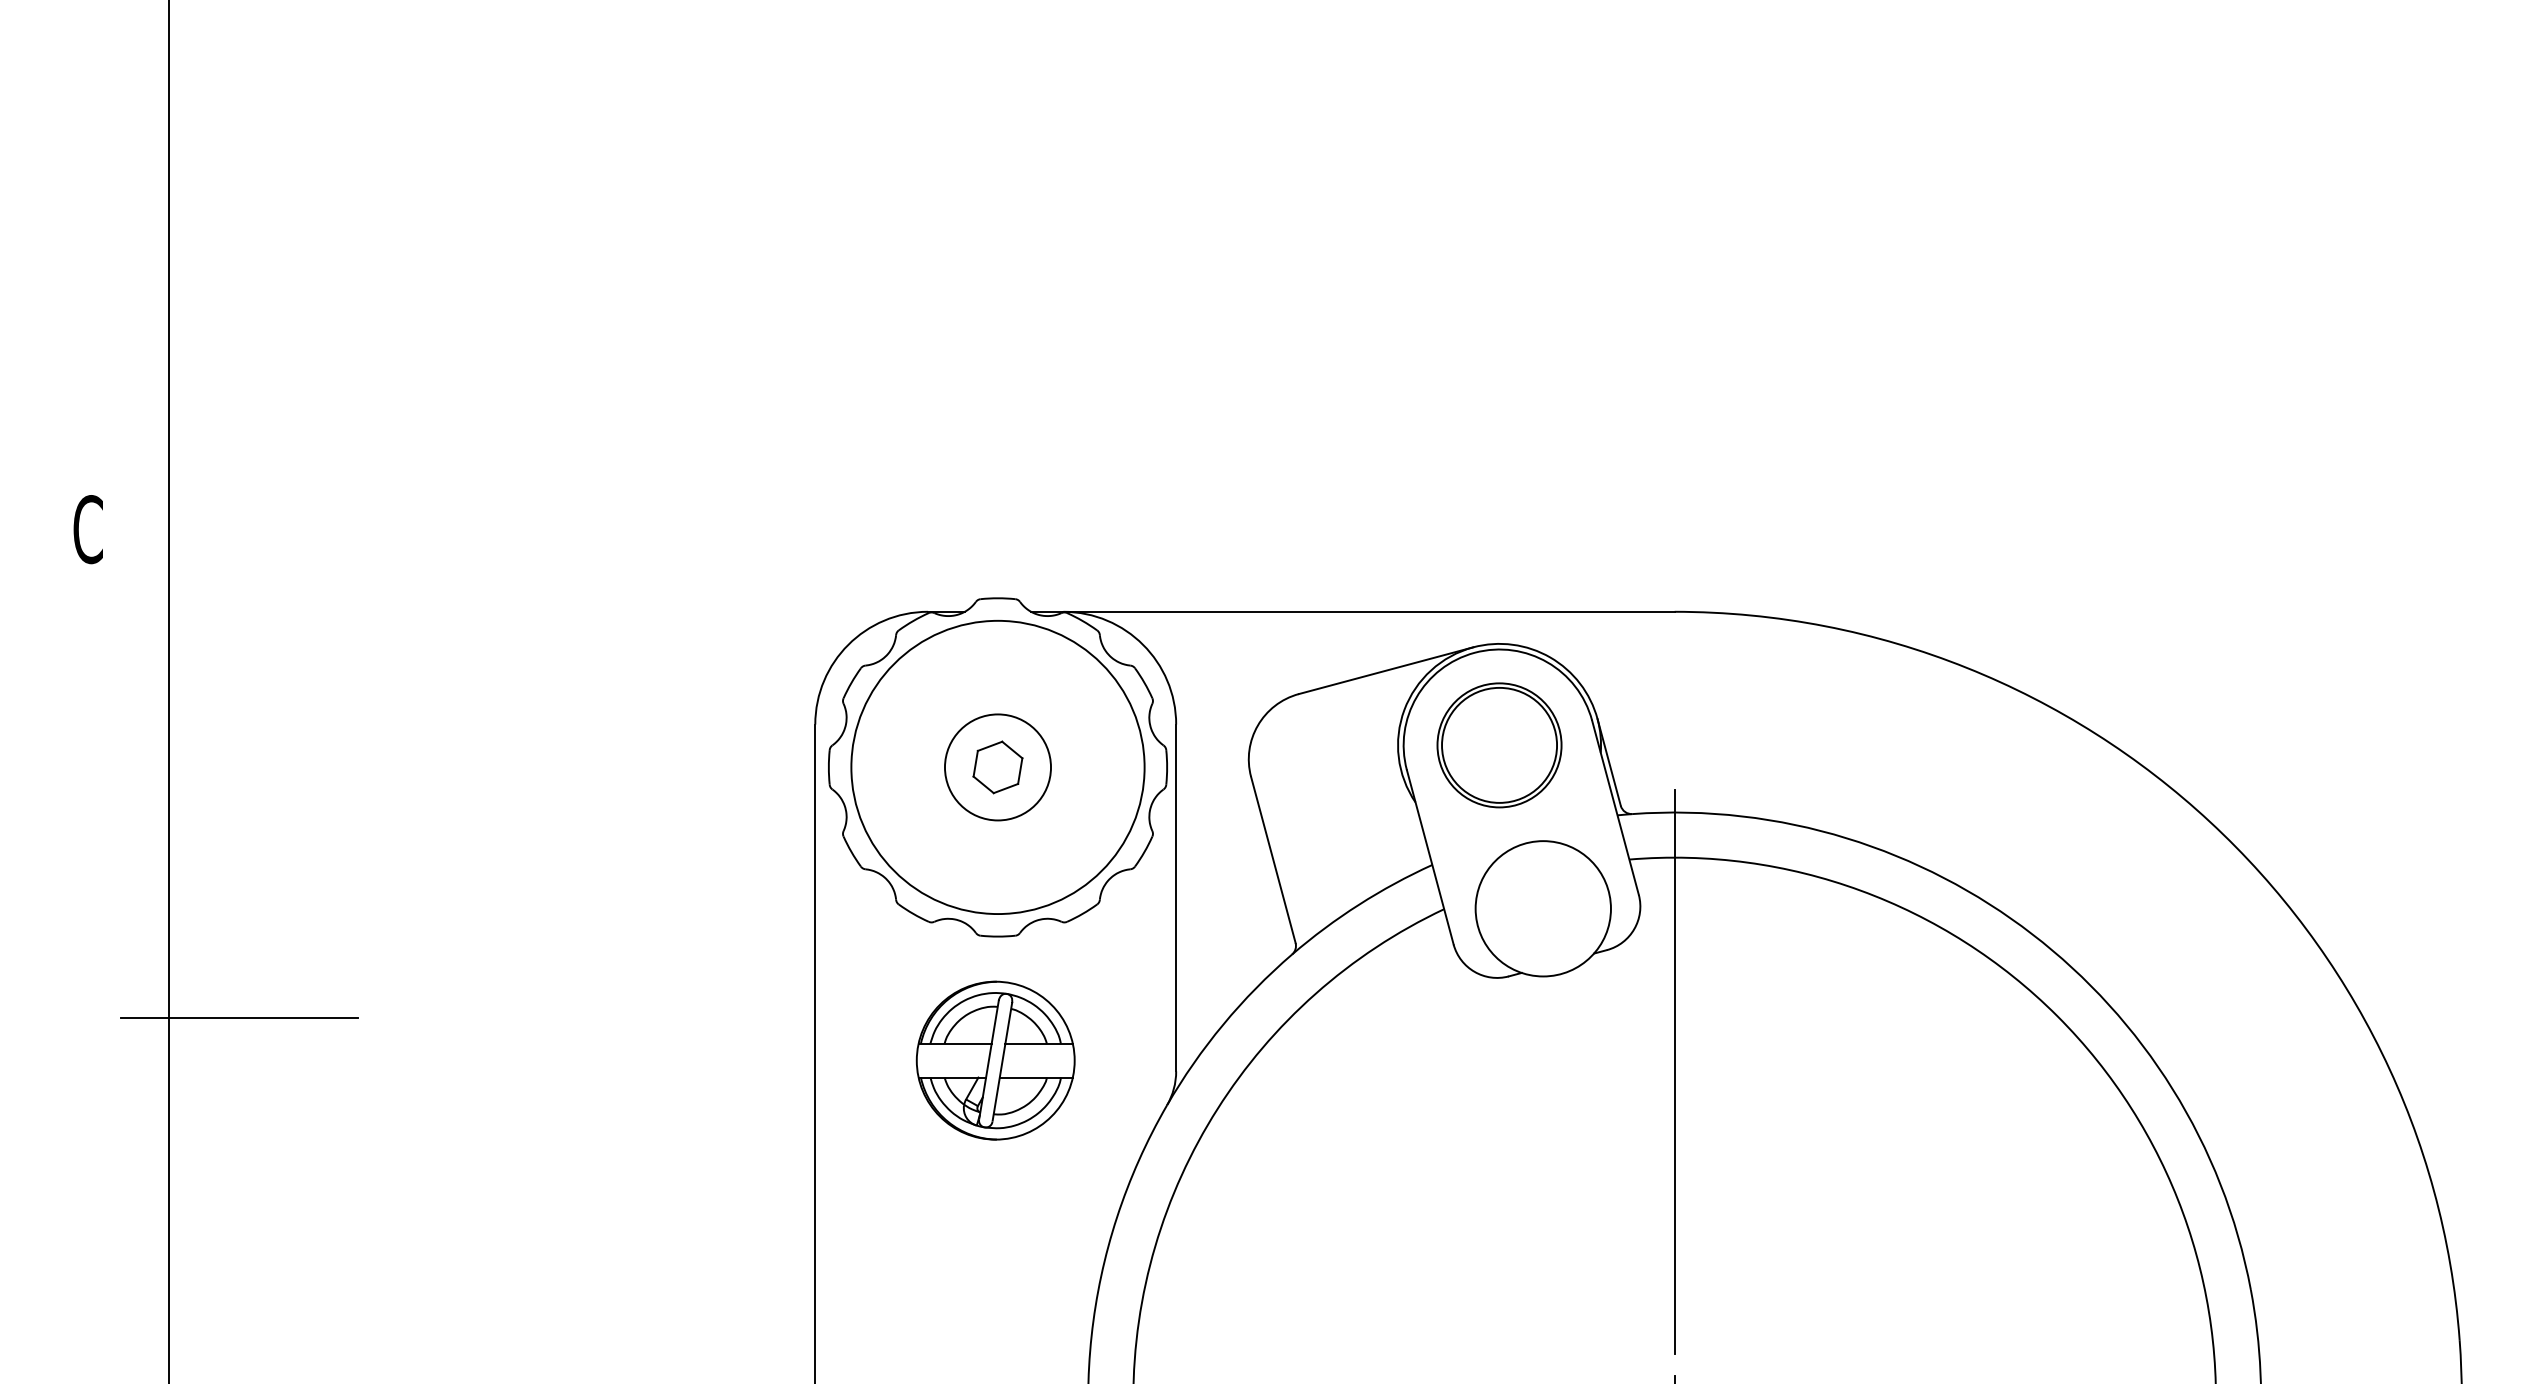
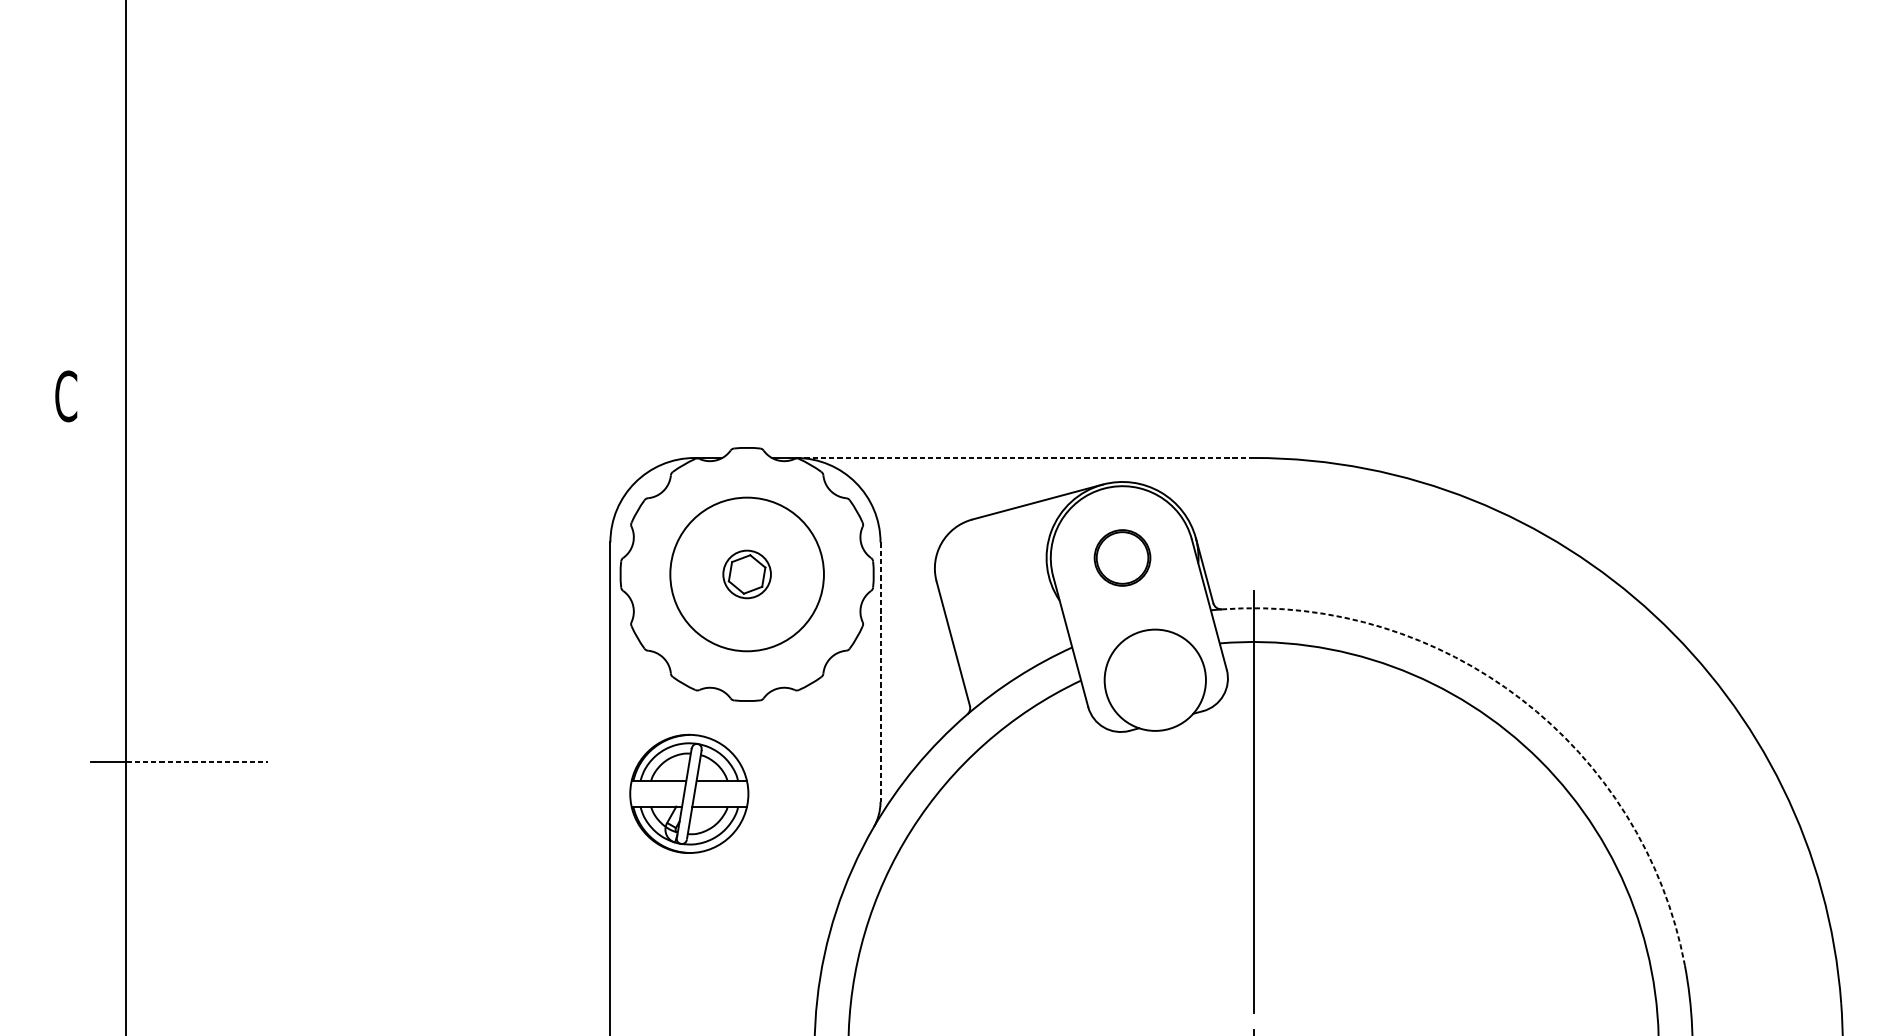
line: (1369, 611) -> (1025, 457), solid -> dashed
part: (1499, 745) -> (1122, 558), size x0.6
circle: (997, 767) -> (746, 574), size x0.6
circle: (997, 767) -> (746, 574), size x0.7
line: (1176, 898) -> (880, 672), solid -> dashed
arc: (2032, 934) -> (1521, 699), solid -> dashed
line: (263, 1018) -> (197, 762), solid -> dashed
part: (995, 1060) -> (689, 793), moved

